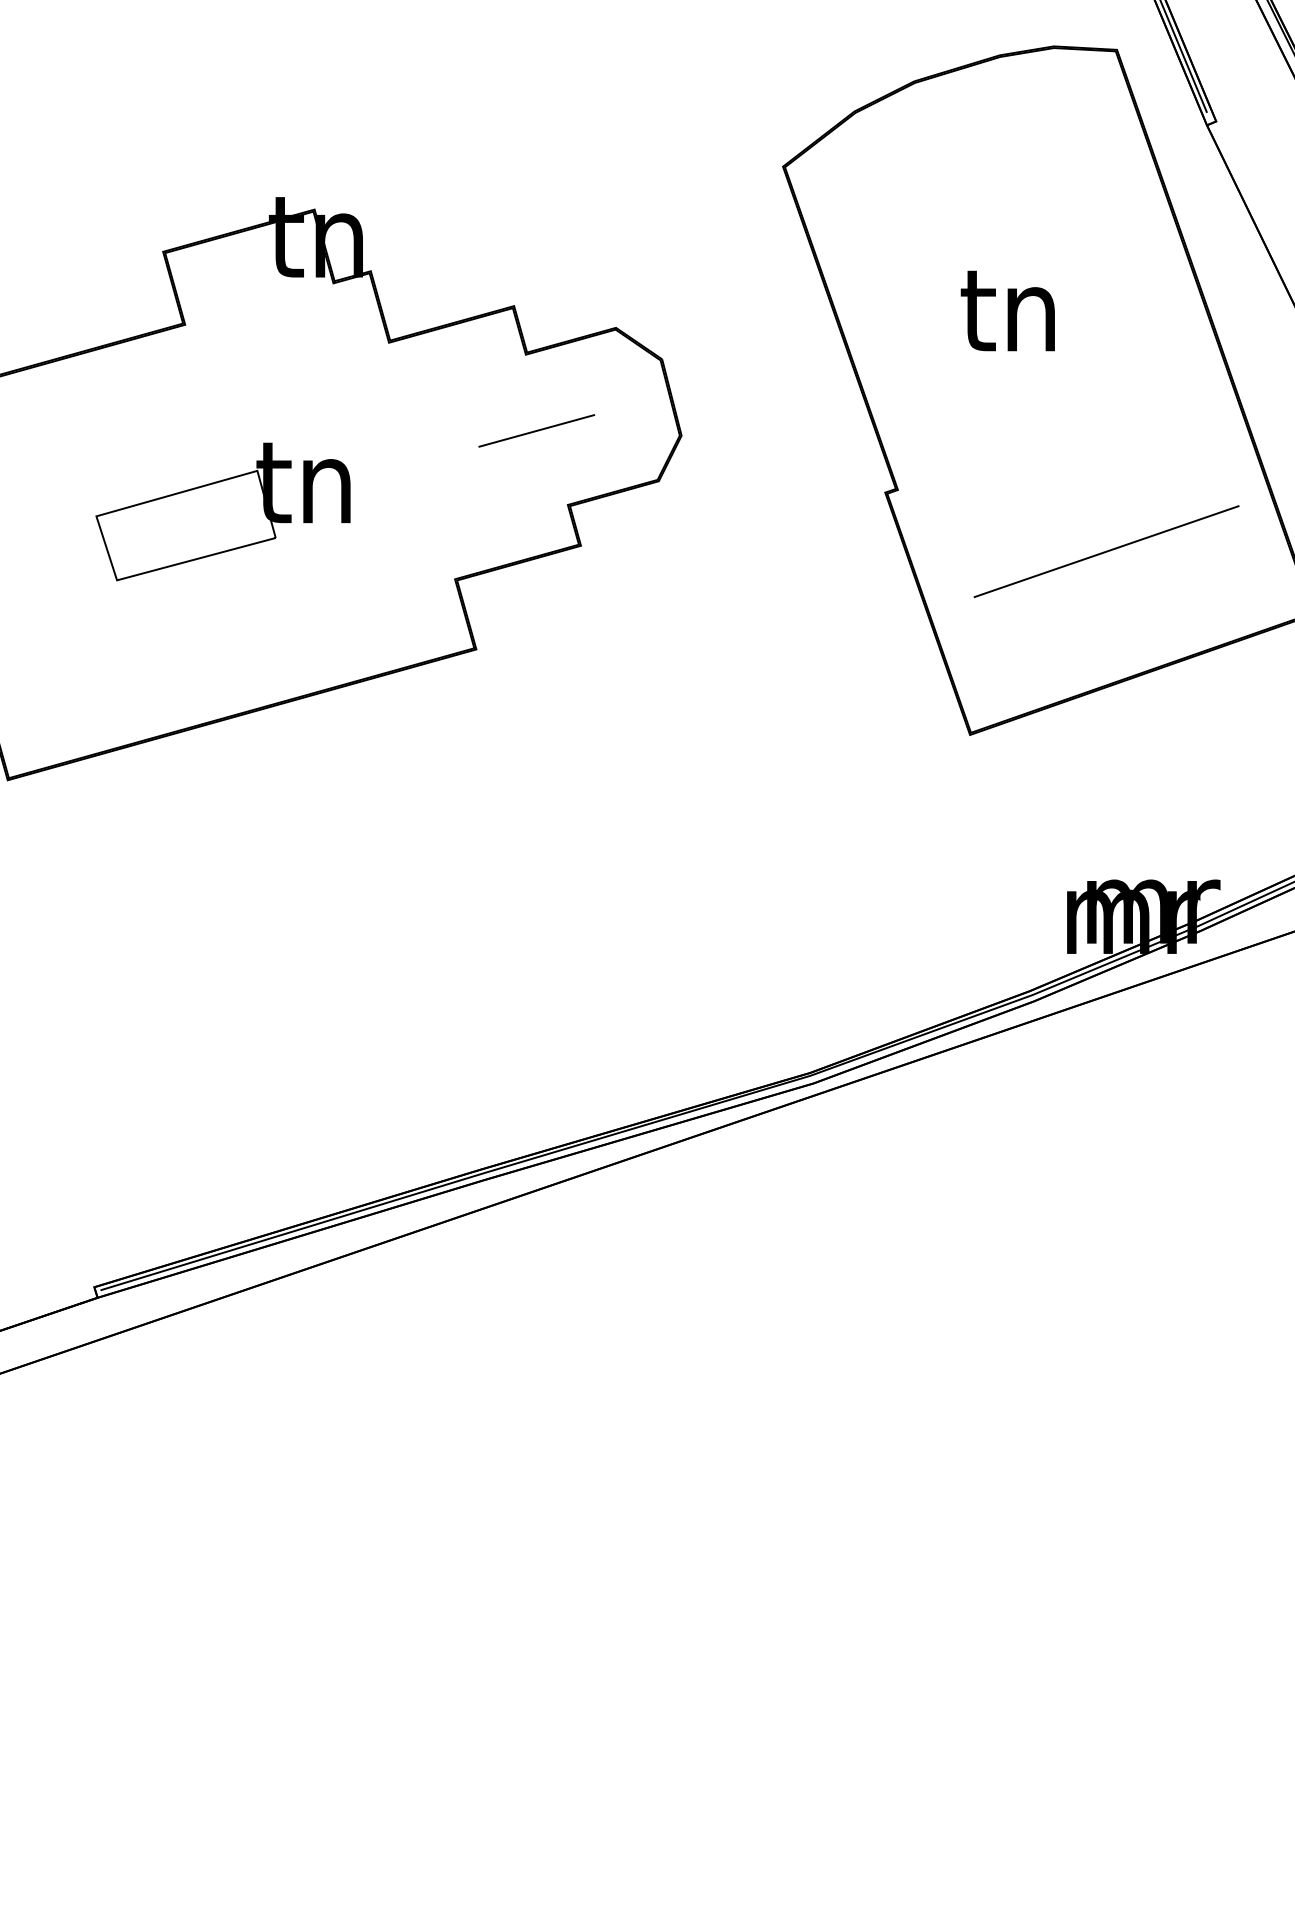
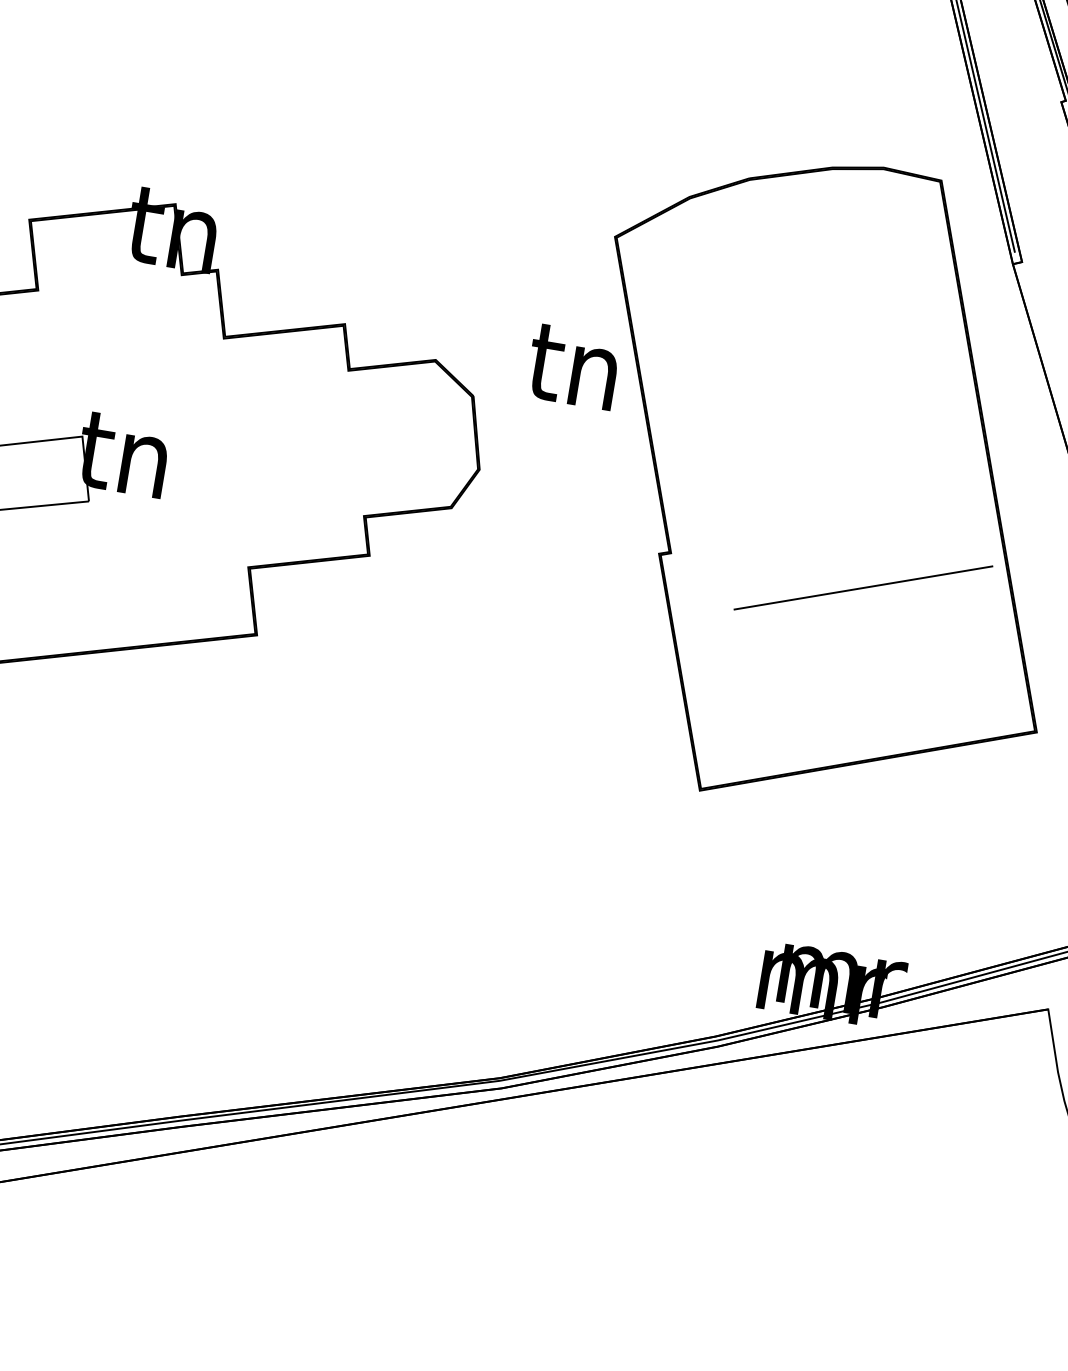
text: (1007, 310) -> (572, 366), moved
line: (536, 430) -> (346, 442), removed
line: (1106, 551) -> (863, 587), moved

